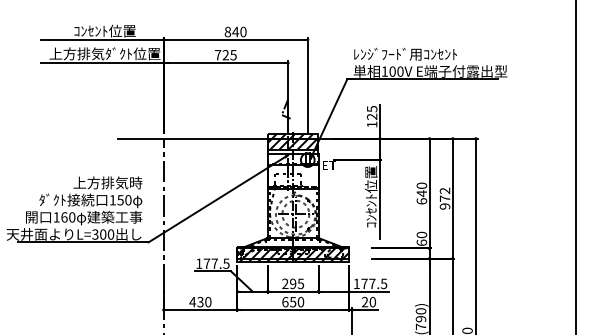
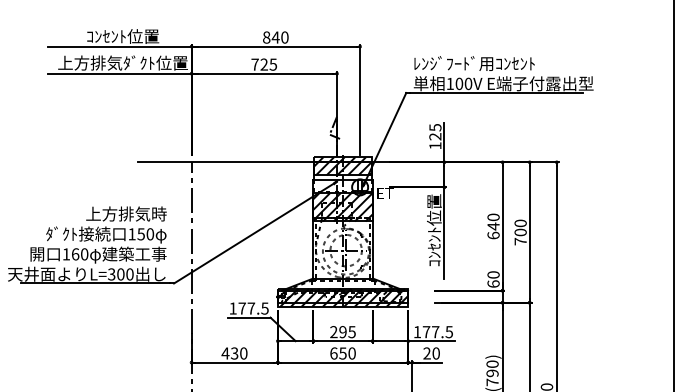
hatch: (292, 177) -> (342, 207), added
text: (444, 198) -> (520, 232), 972 -> 700

